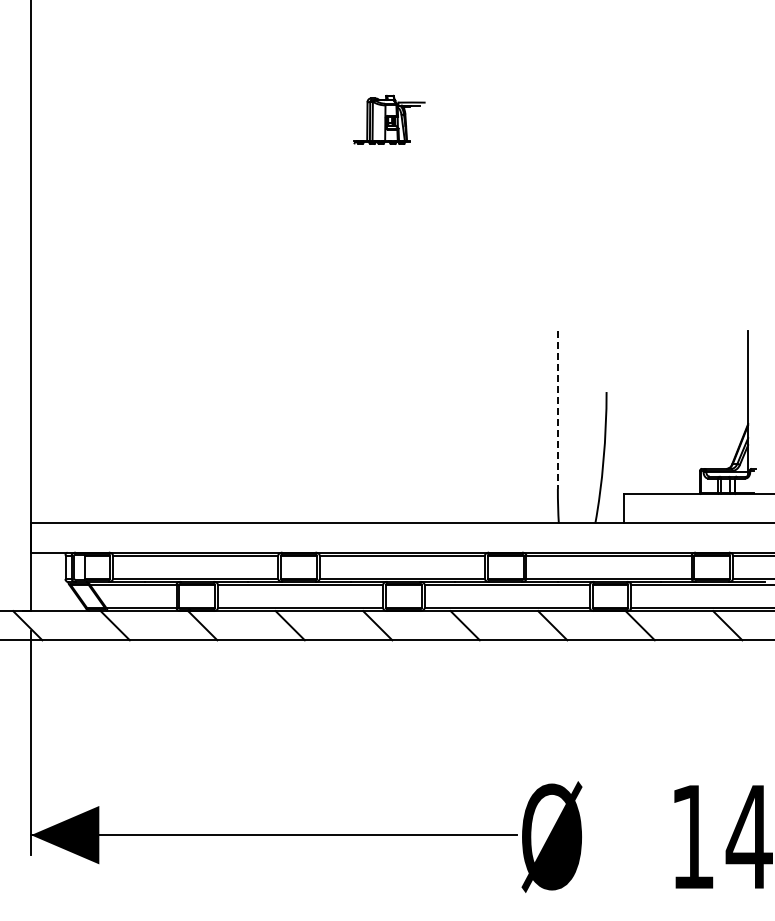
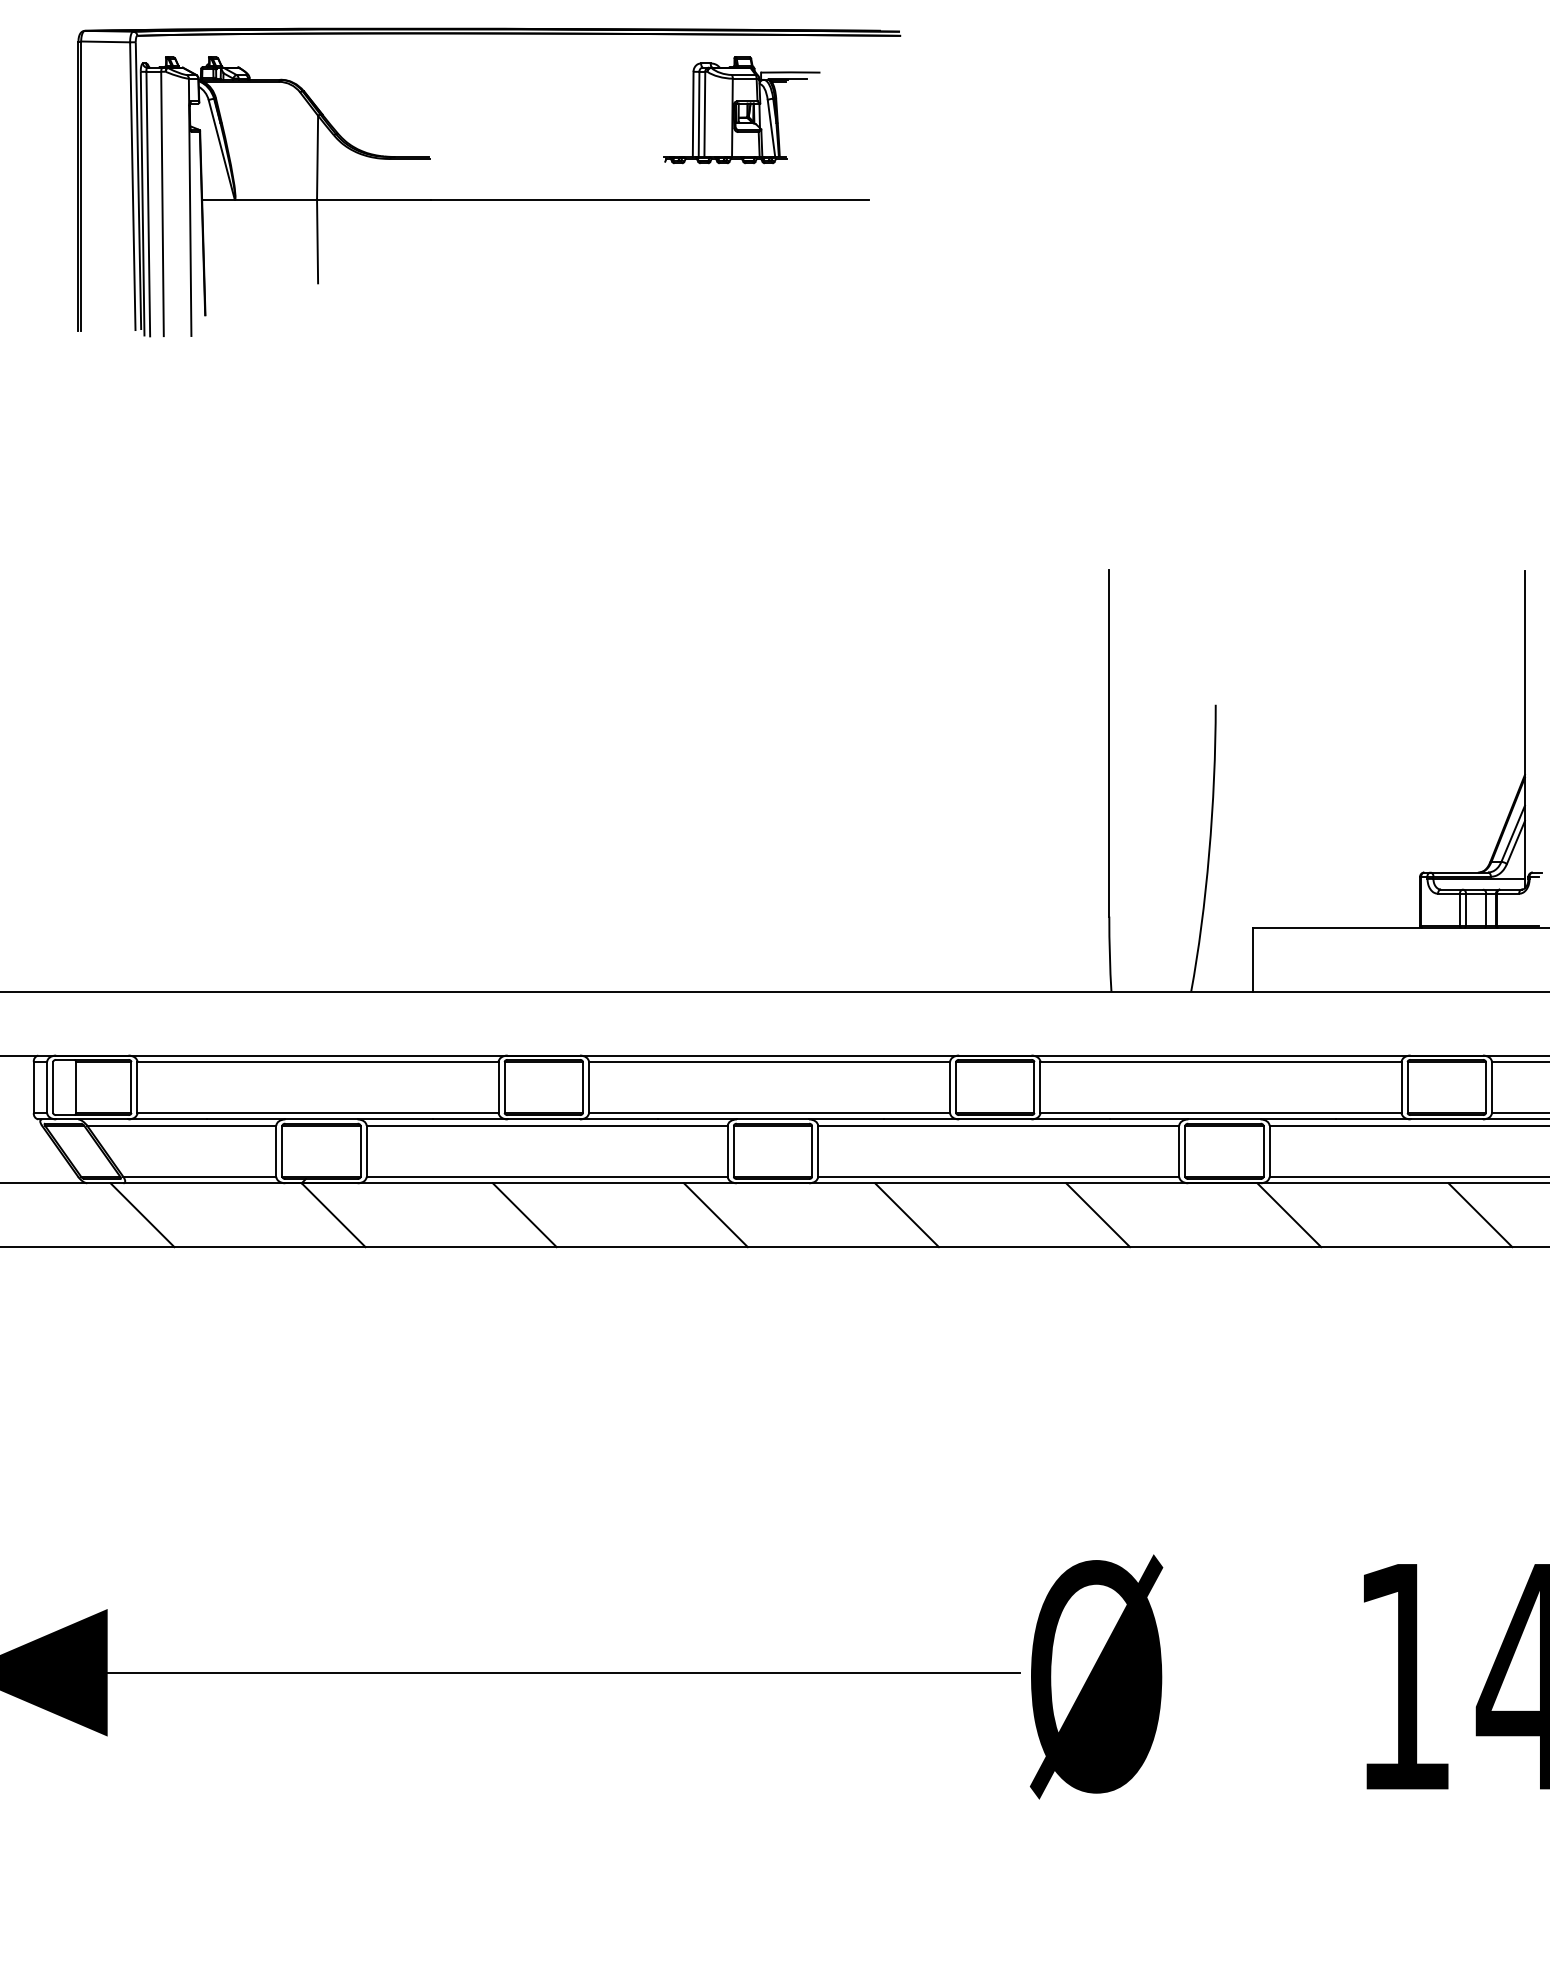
part: (273, 160) -> (488, 199), added
line: (557, 410) -> (1108, 745), dashed -> solid

